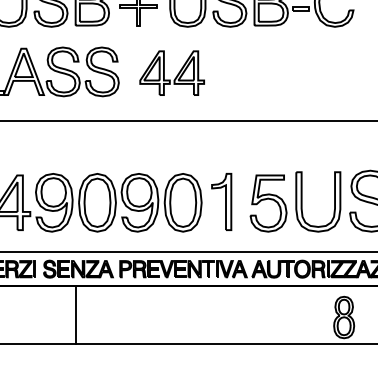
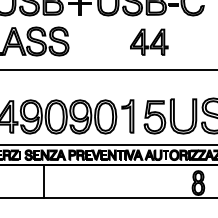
part: (172, 71) -> (149, 41), moved

